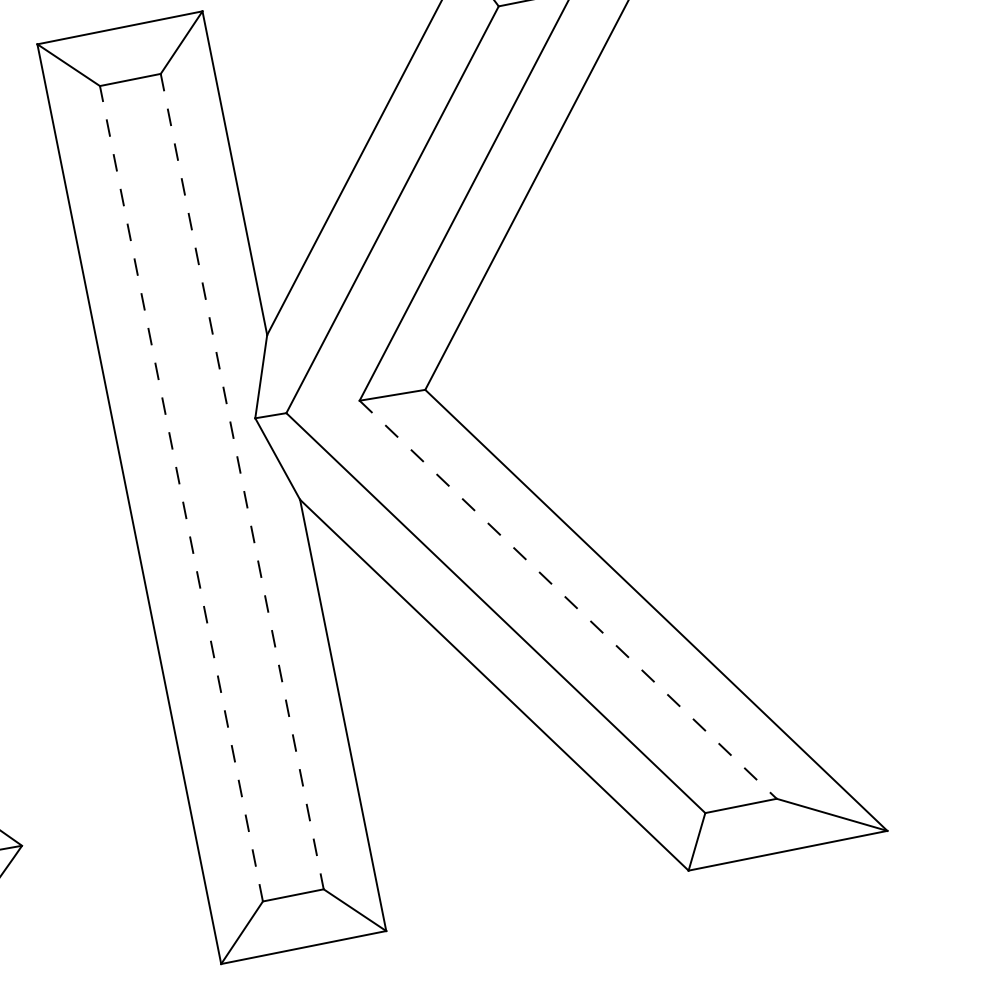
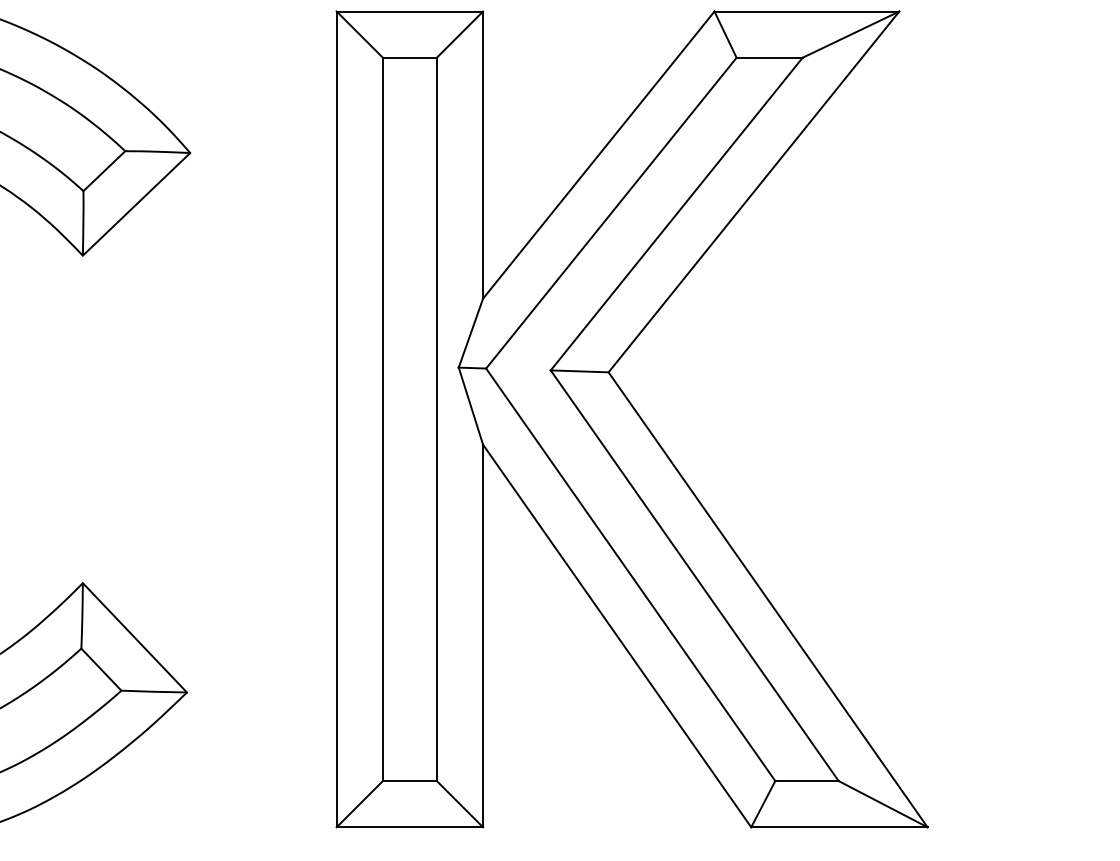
line: (241, 481) -> (436, 419), dashed -> solid
line: (181, 493) -> (382, 419), dashed -> solid
line: (567, 599) -> (694, 575), dashed -> solid

